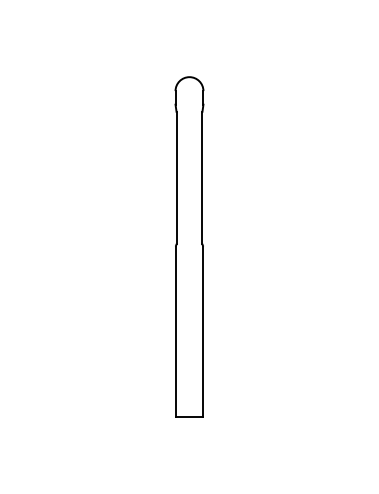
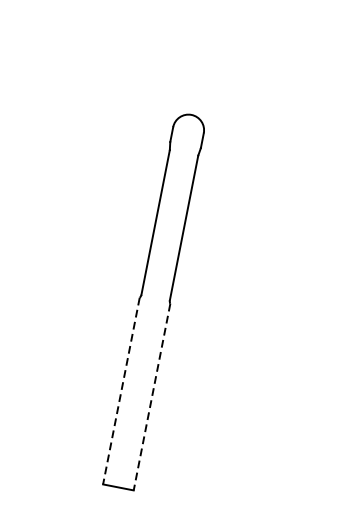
line: (175, 332) -> (121, 391), solid -> dashed
line: (203, 332) -> (151, 397), solid -> dashed

